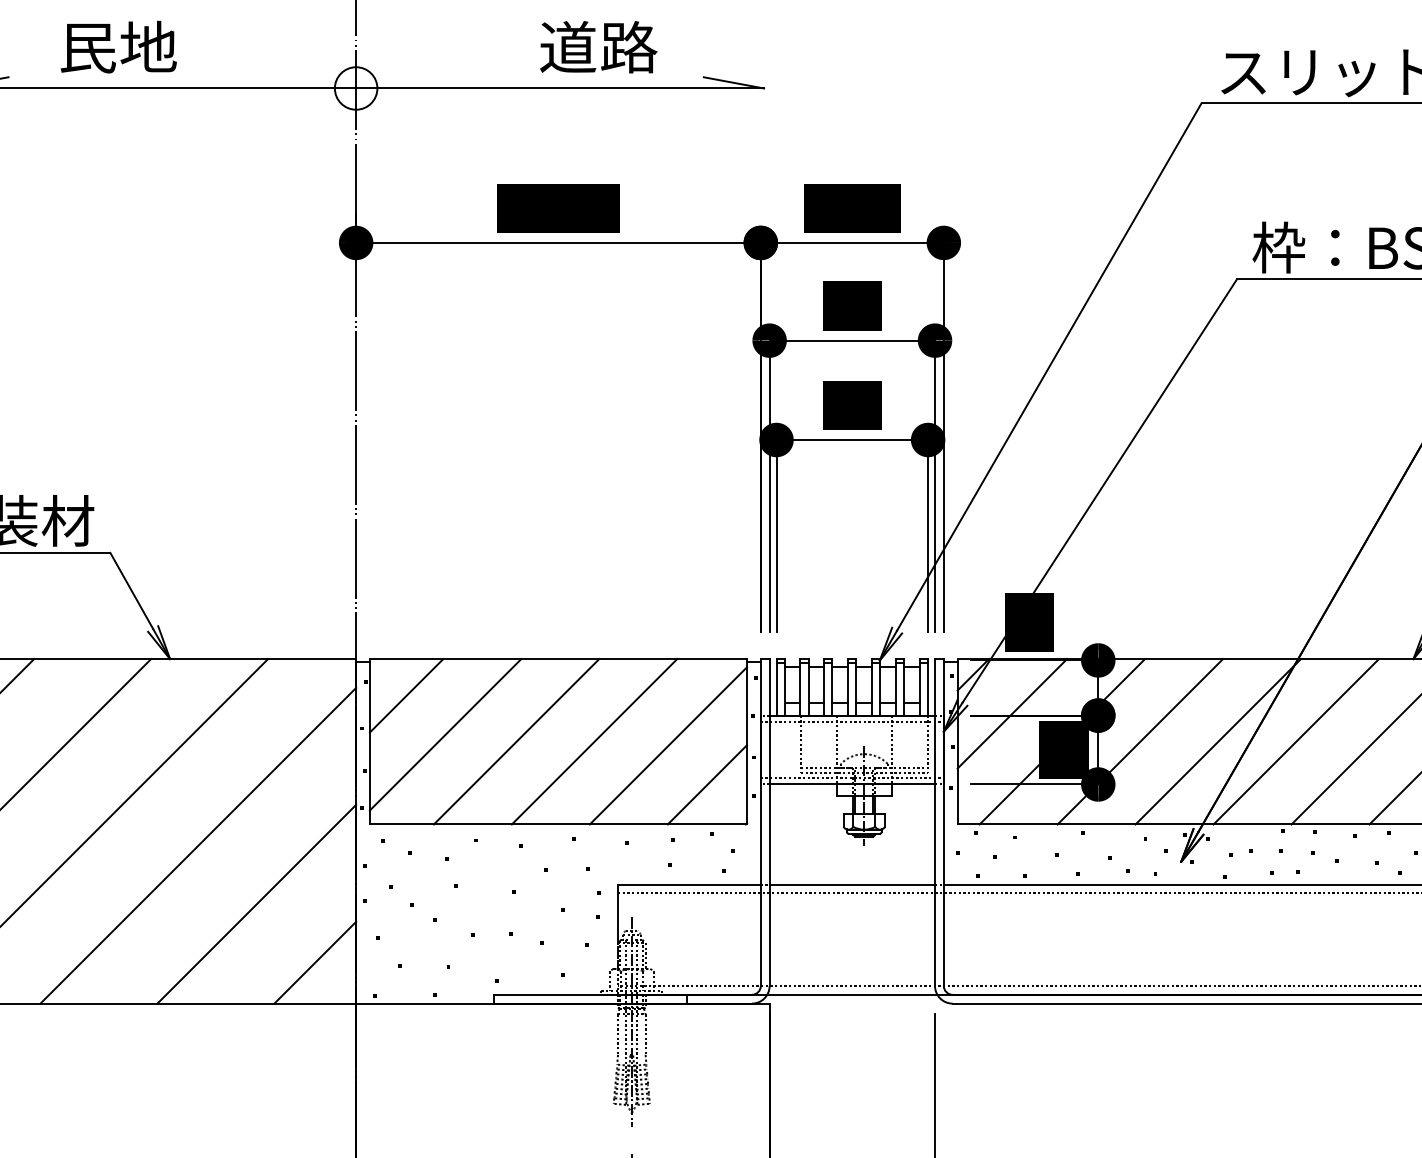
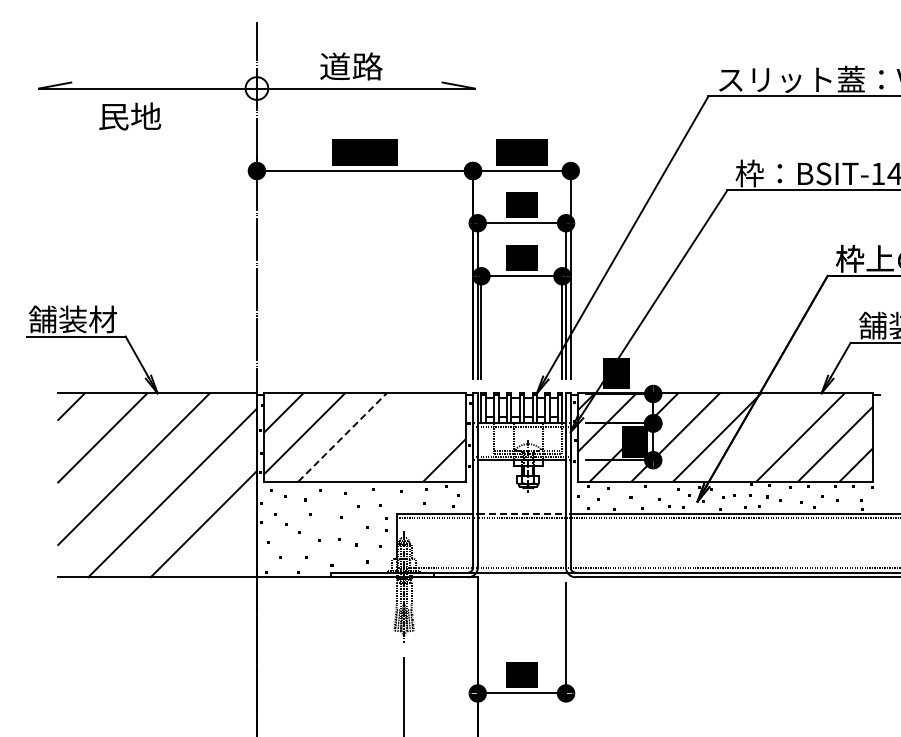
text: (119, 47) -> (130, 116), moved
text: (598, 47) -> (351, 66), moved
line: (516, 741) -> (342, 437), solid -> dashed
line: (595, 741) -> (384, 437), removed
line: (1295, 741) -> (758, 437), removed
line: (668, 745) -> (423, 439), removed
line: (853, 884) -> (522, 513), solid -> dashed
line: (314, 962) -> (234, 555), removed

